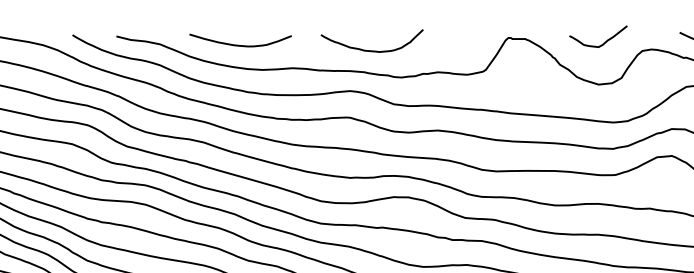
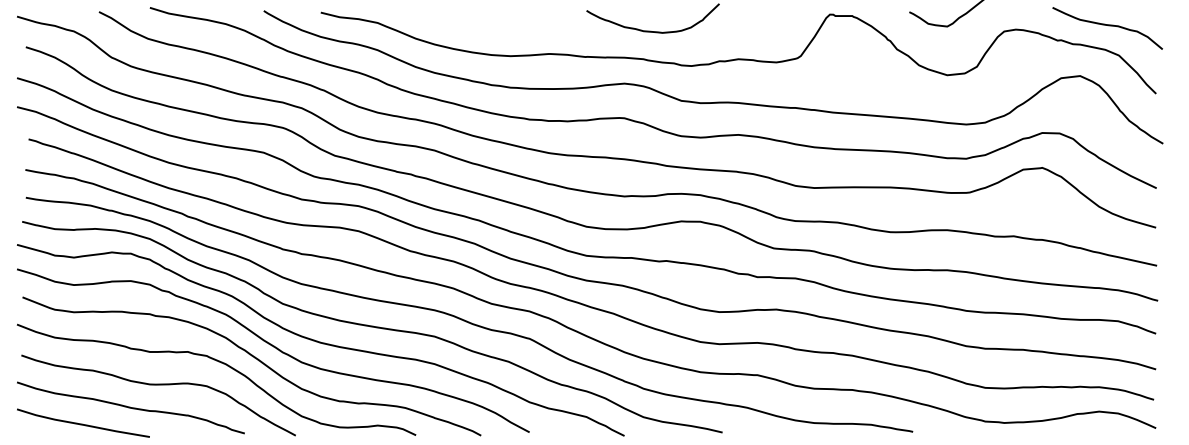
curve: (238, 44) -> (479, 23), removed

